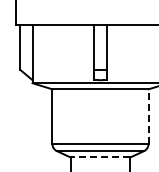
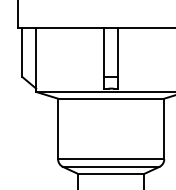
line: (148, 116) -> (164, 128), dashed -> solid
line: (100, 157) -> (111, 174), dashed -> solid

